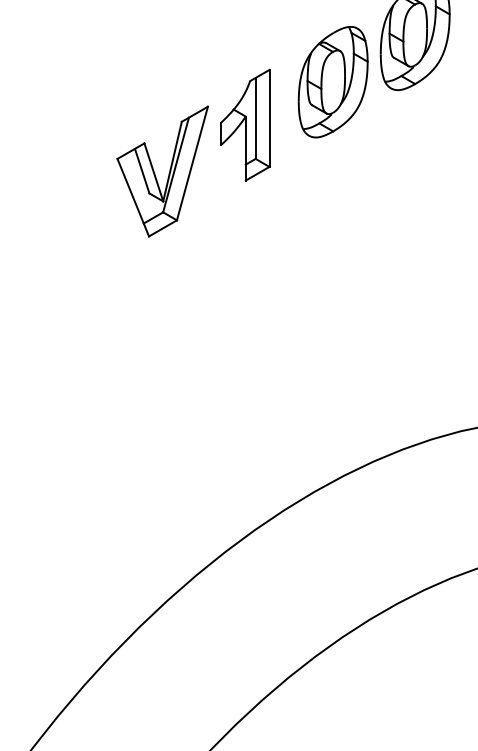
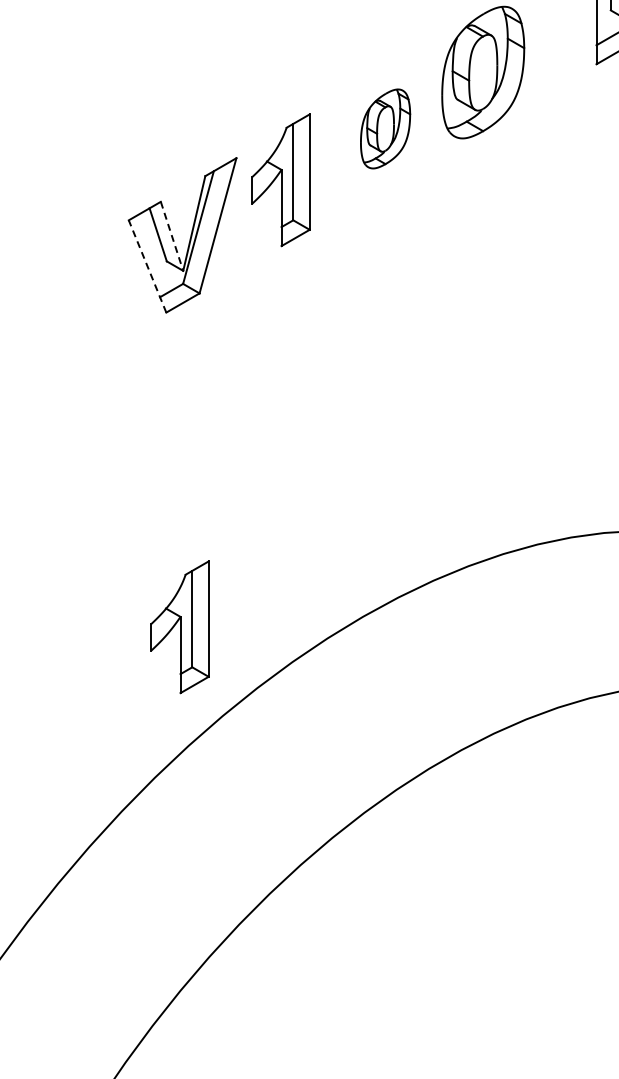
part: (333, 81) -> (385, 128), size x0.6
line: (154, 172) -> (172, 236), solid -> dashed
line: (133, 197) -> (147, 266), solid -> dashed
part: (160, 500) -> (179, 627), added

